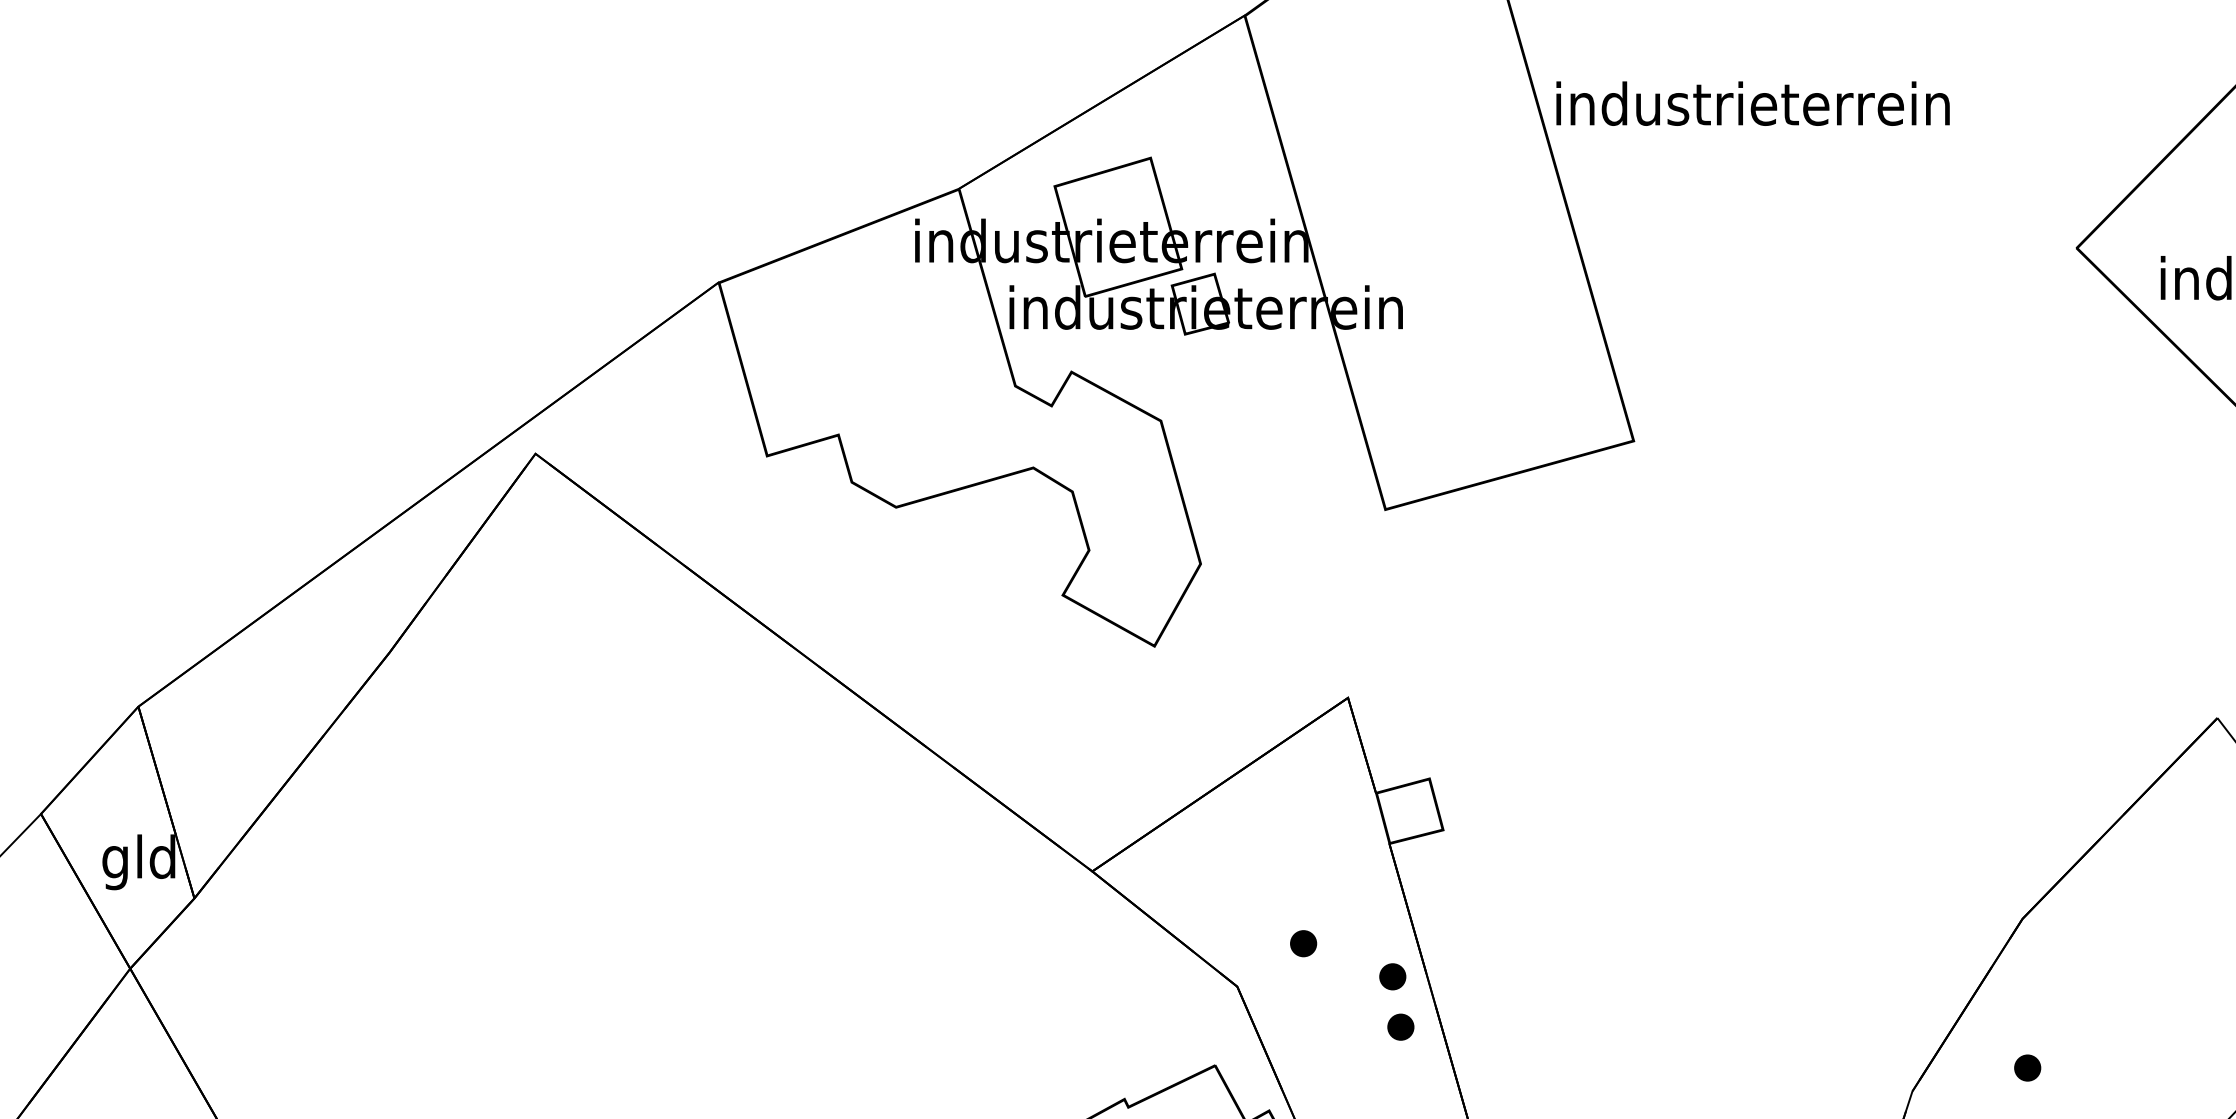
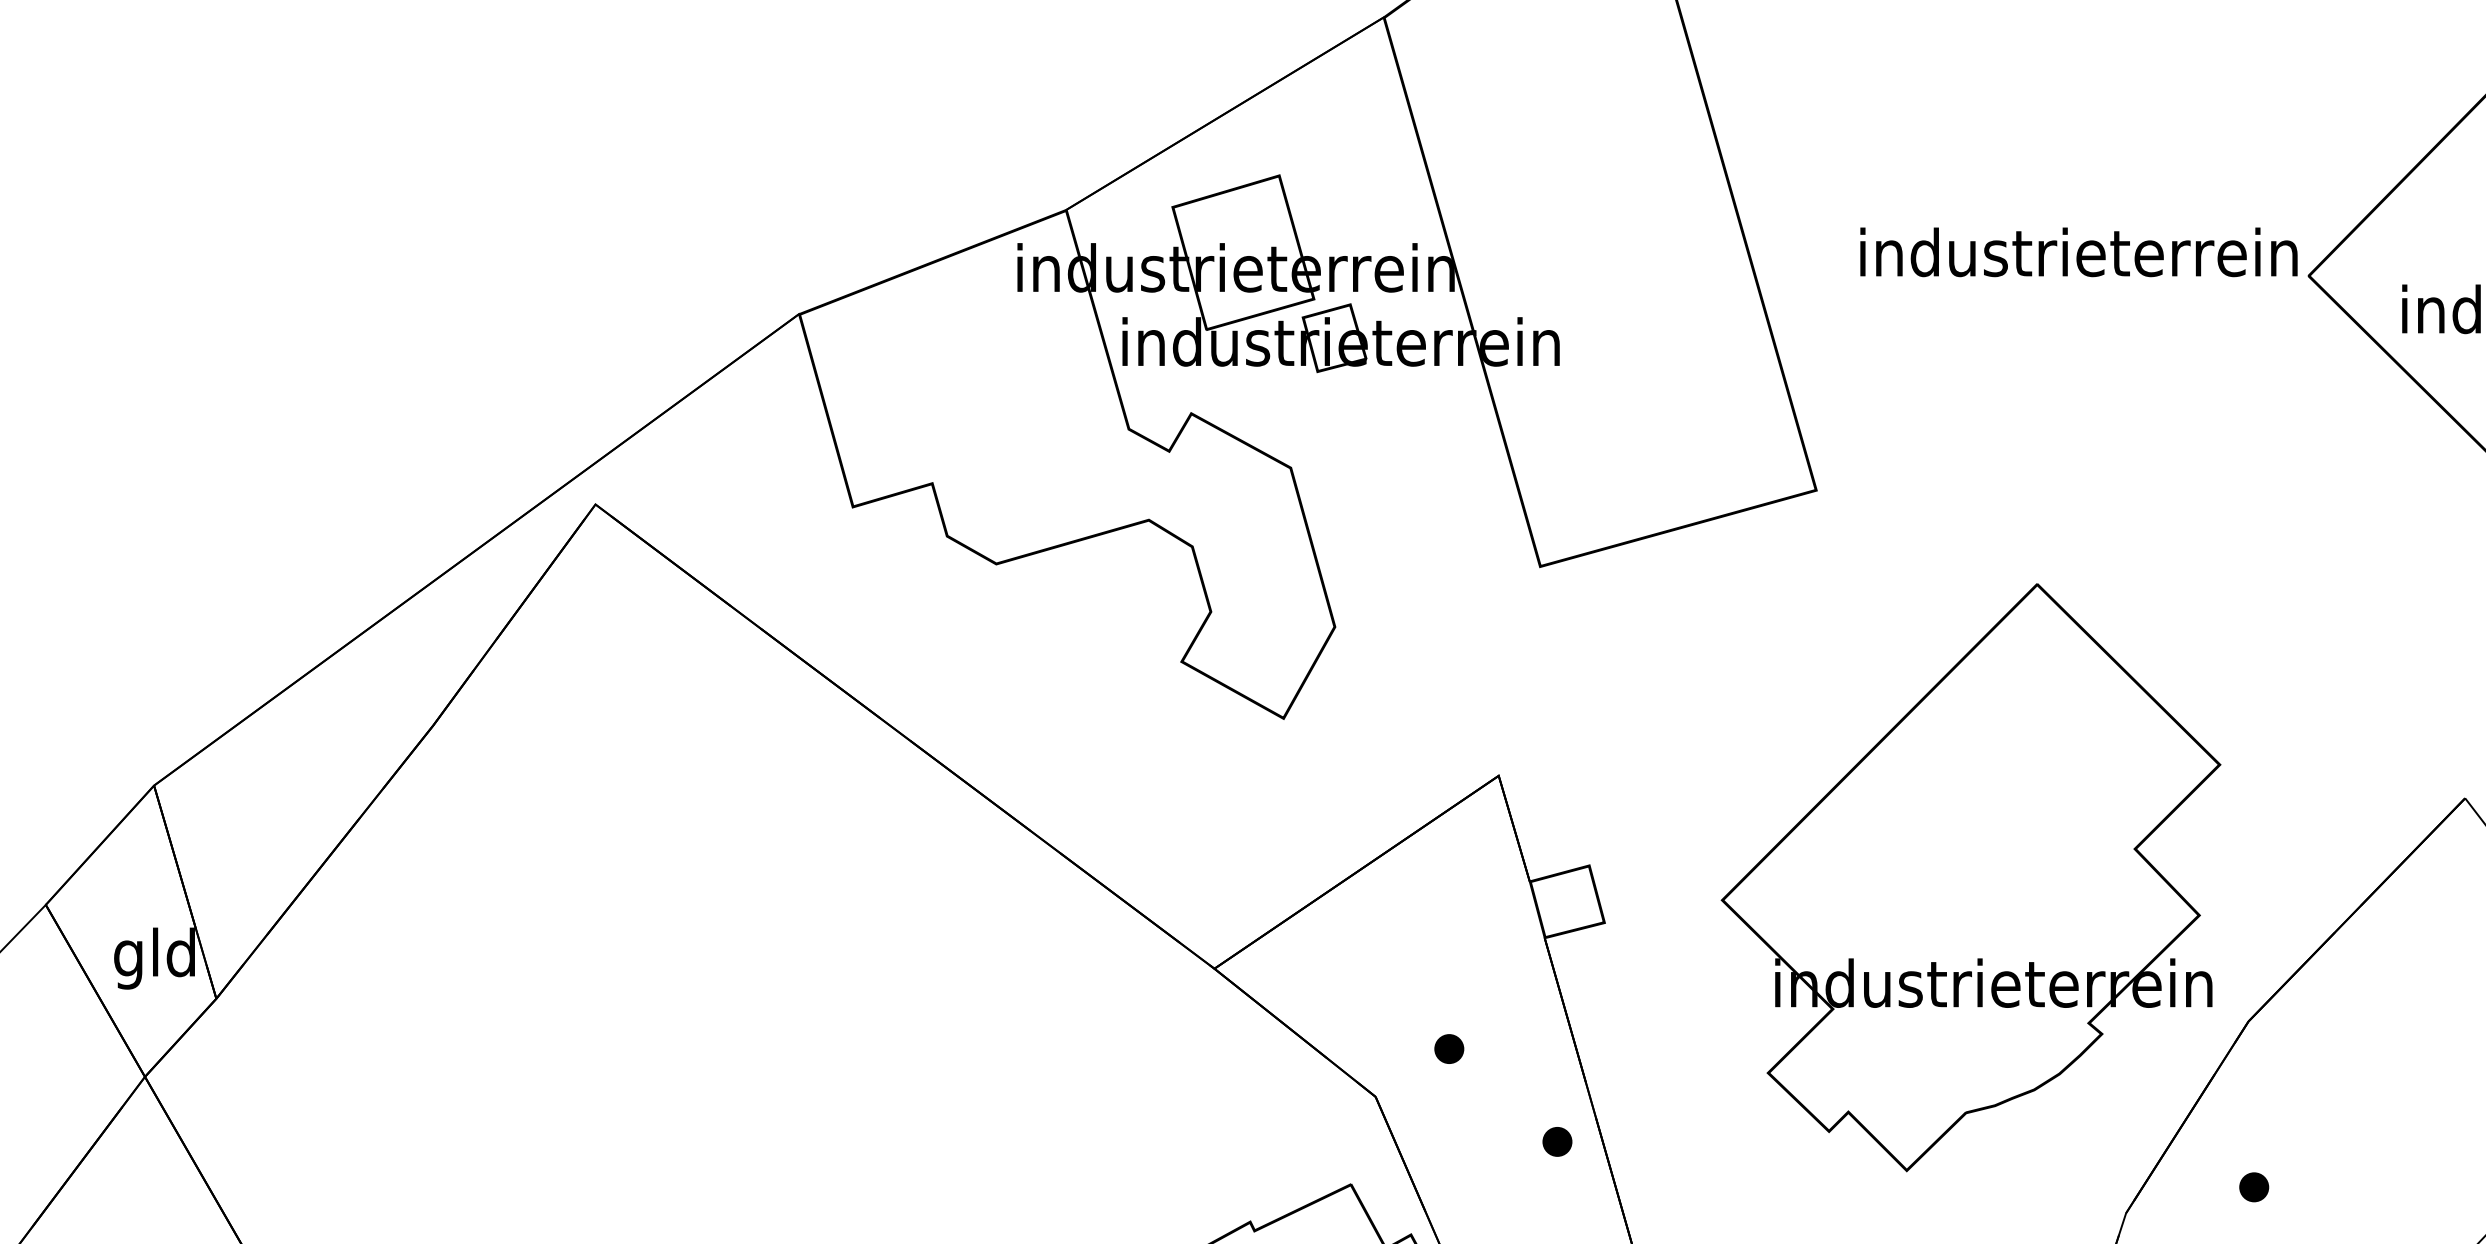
text: (1752, 103) -> (2078, 252), moved
part: (1772, 789) -> (1970, 877), added
part: (1392, 976) -> (1548, 1085), removed

